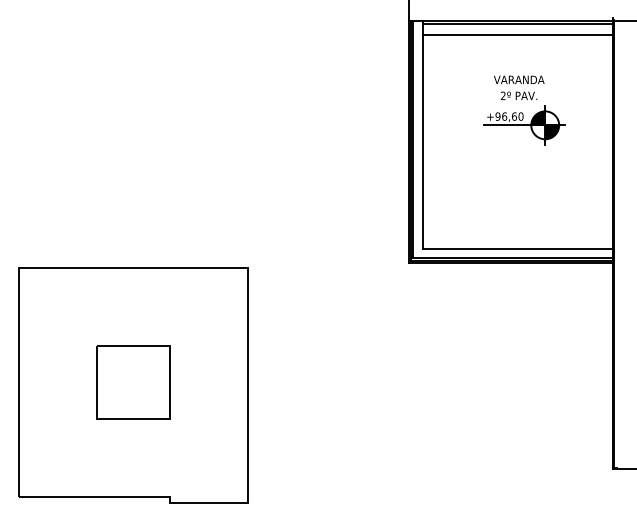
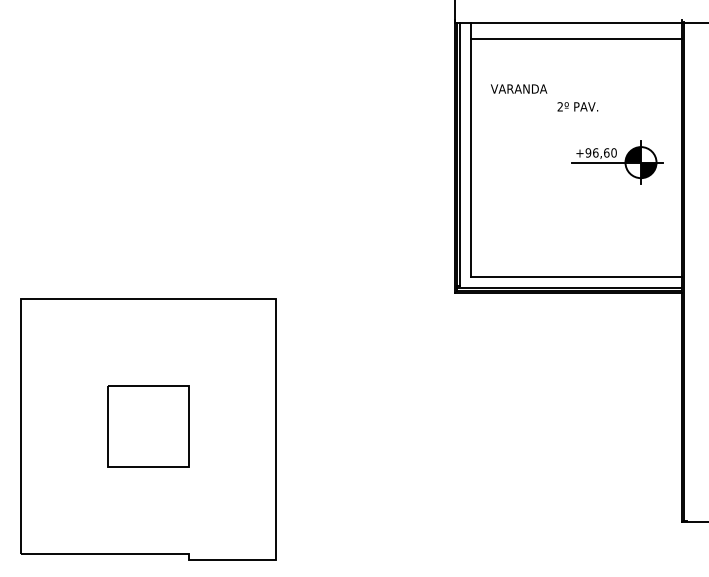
line: (517, 23) -> (576, 26), removed
text: (518, 79) -> (518, 88), moved
part: (524, 125) -> (617, 162), moved

